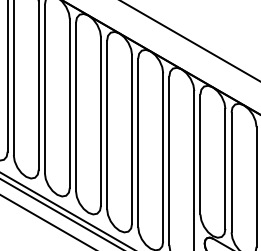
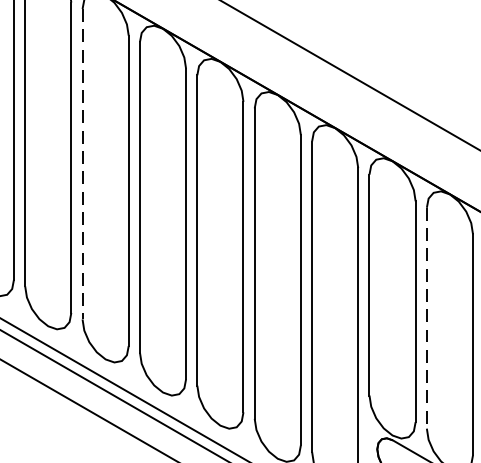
line: (44, 89) -> (81, 165), solid -> dashed
line: (231, 172) -> (426, 318), solid -> dashed

